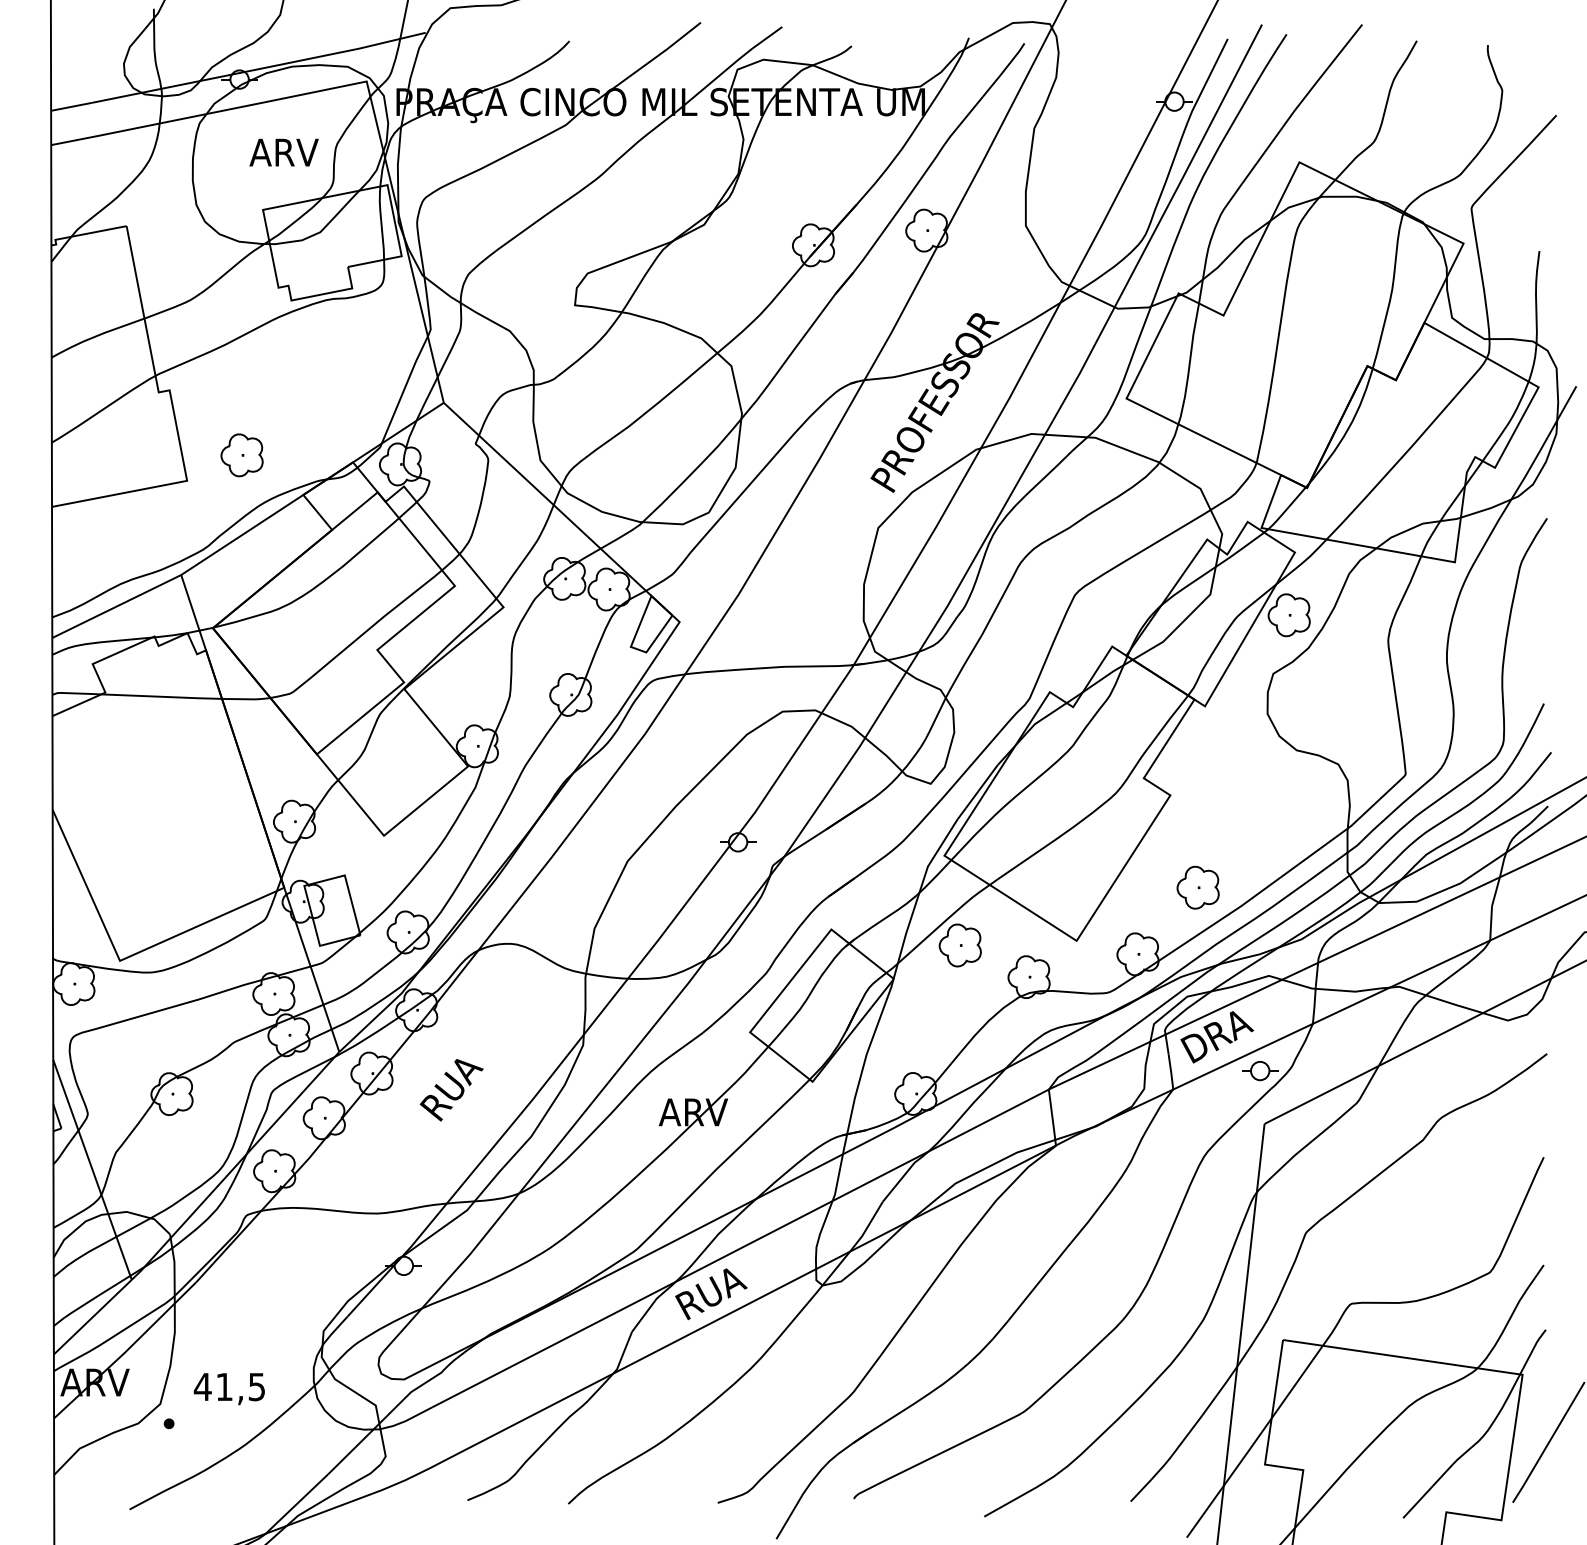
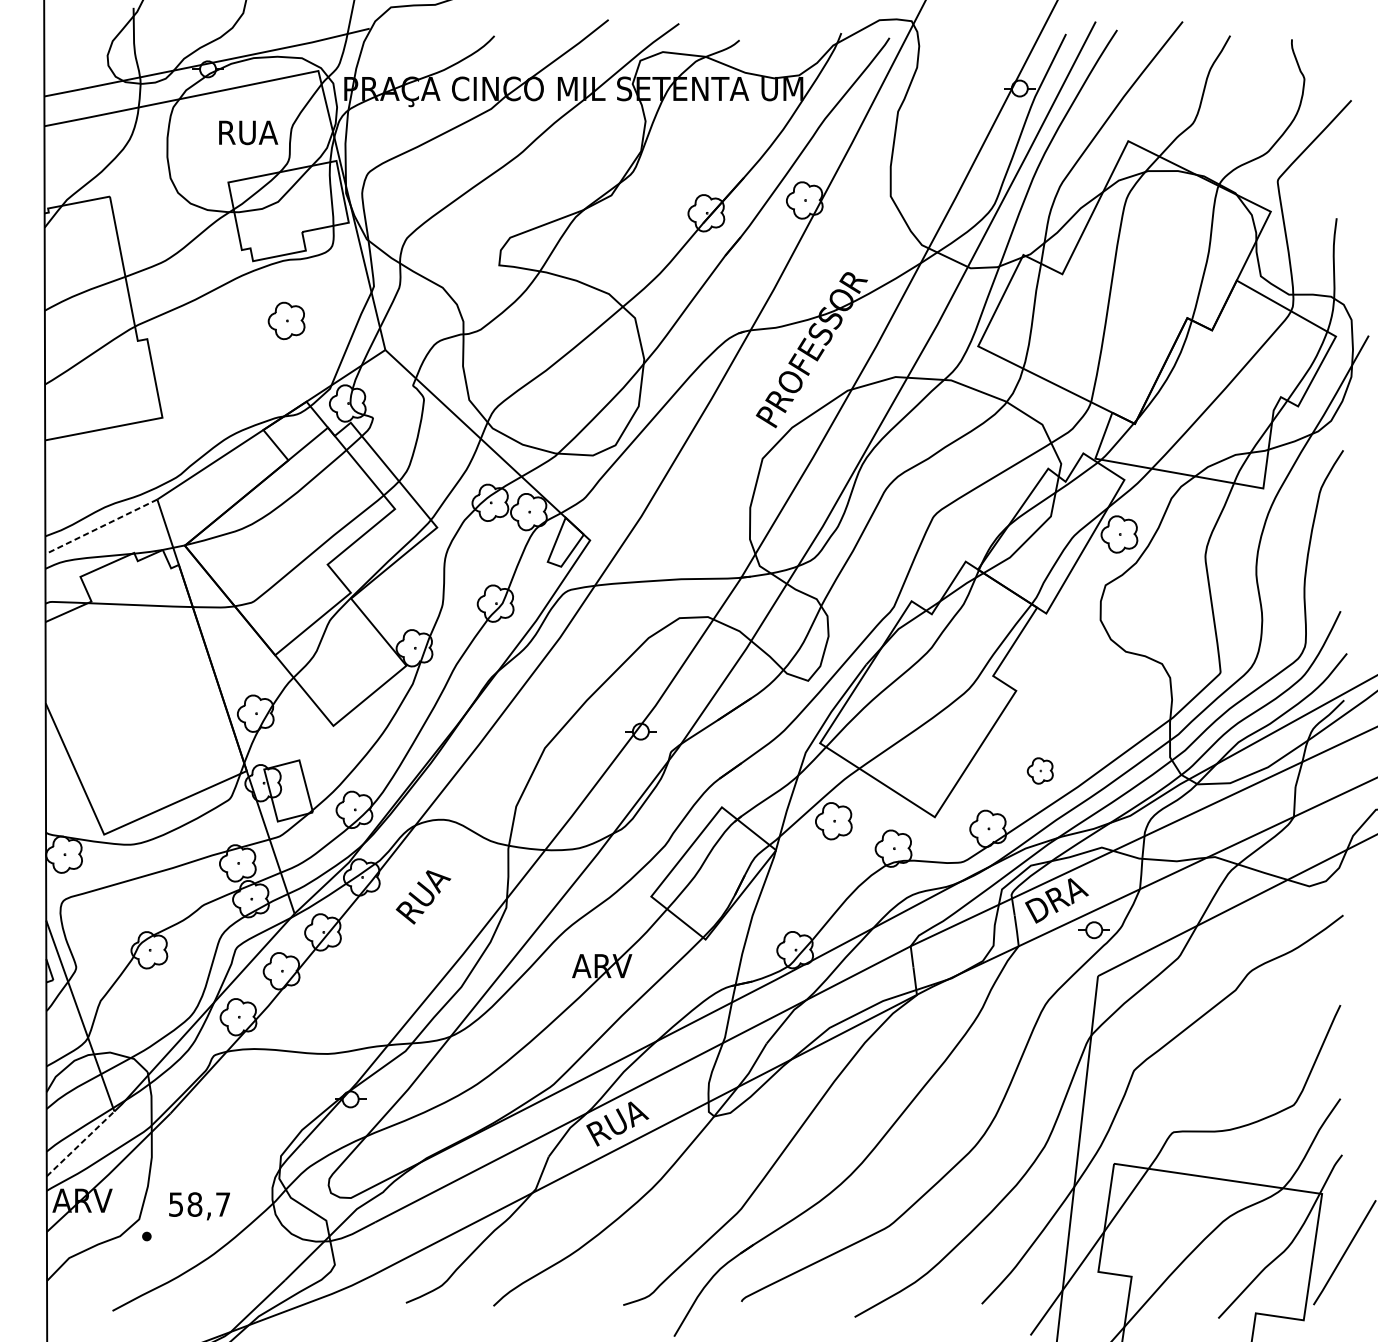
text: (284, 152) -> (247, 132), ARV -> RUA
part: (241, 455) -> (286, 321), moved
line: (116, 606) -> (101, 526), solid -> dashed
part: (1197, 887) -> (1039, 770), size x0.7
text: (451, 1090) -> (423, 897), moved
line: (92, 1317) -> (80, 1144), solid -> dashed
text: (228, 1386) -> (198, 1204), 41,5 -> 58,7

